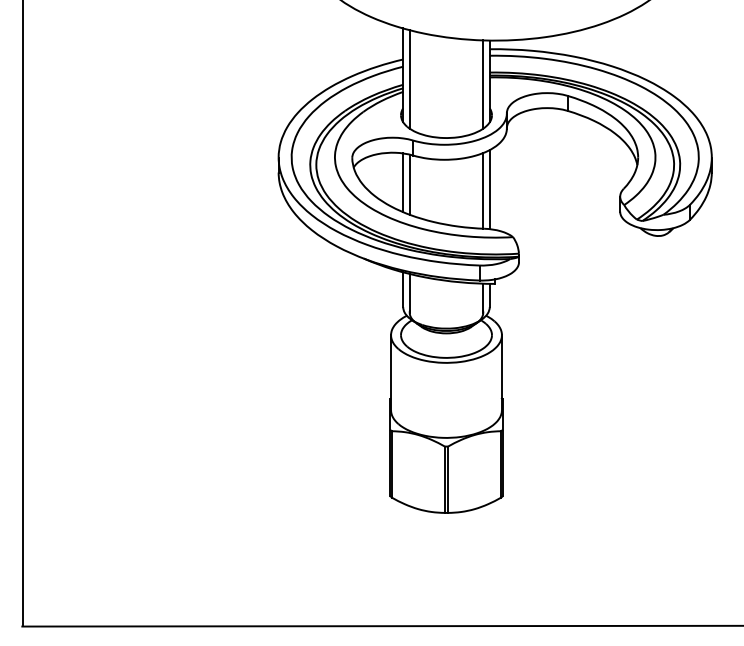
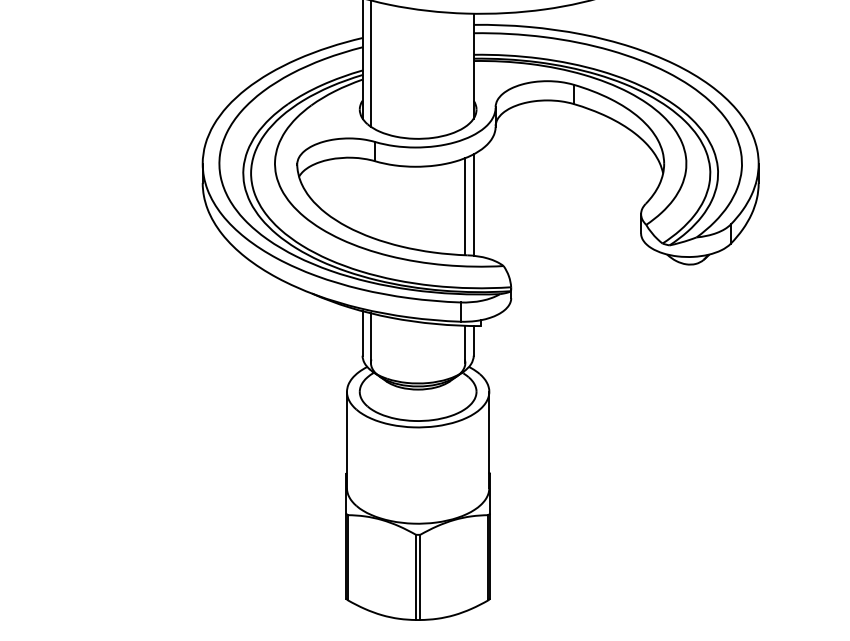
line: (483, 84) -> (465, 70), removed
line: (403, 182) -> (362, 195), removed
line: (409, 184) -> (370, 198), removed

